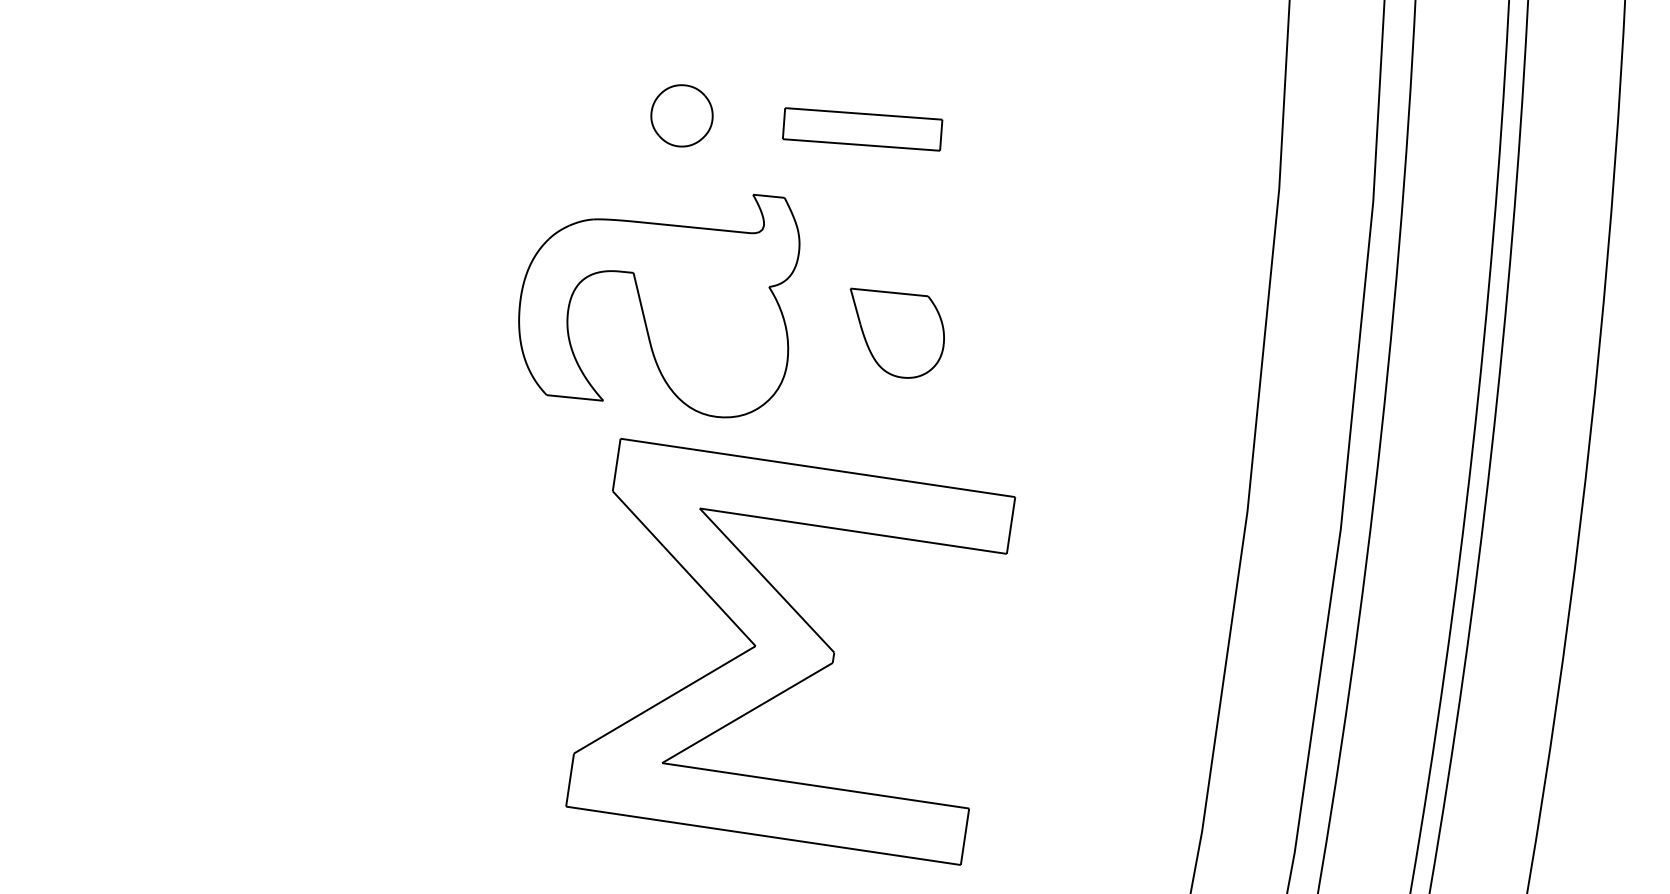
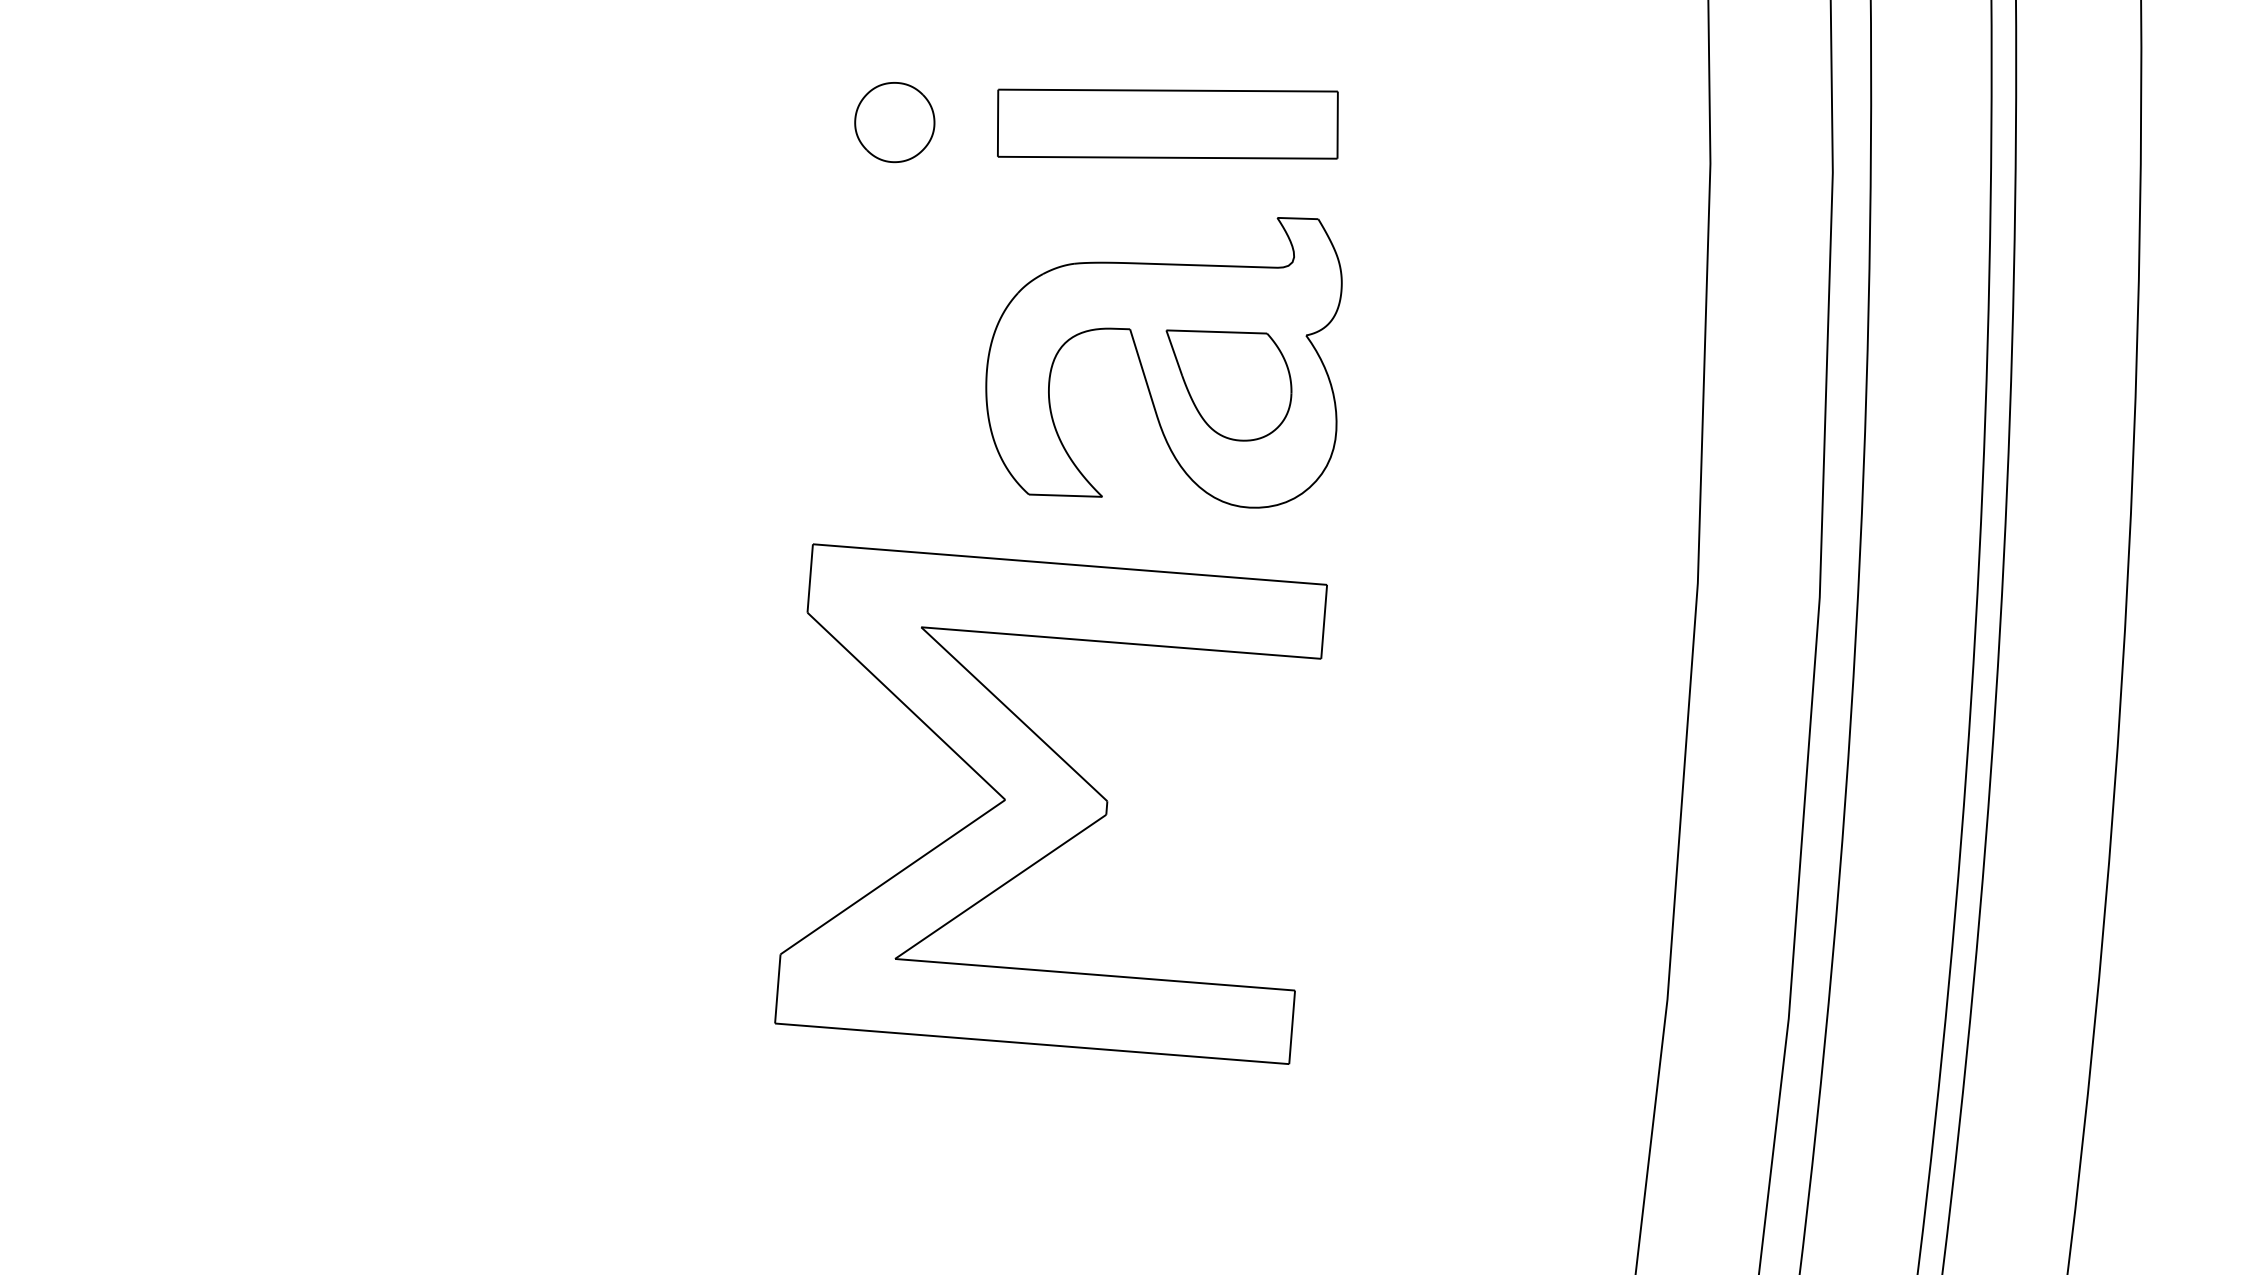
part: (681, 115) -> (894, 122), moved
part: (862, 128) -> (1167, 123), size x1.67
part: (657, 300) -> (1163, 362), moved
part: (790, 651) -> (1050, 803), moved

